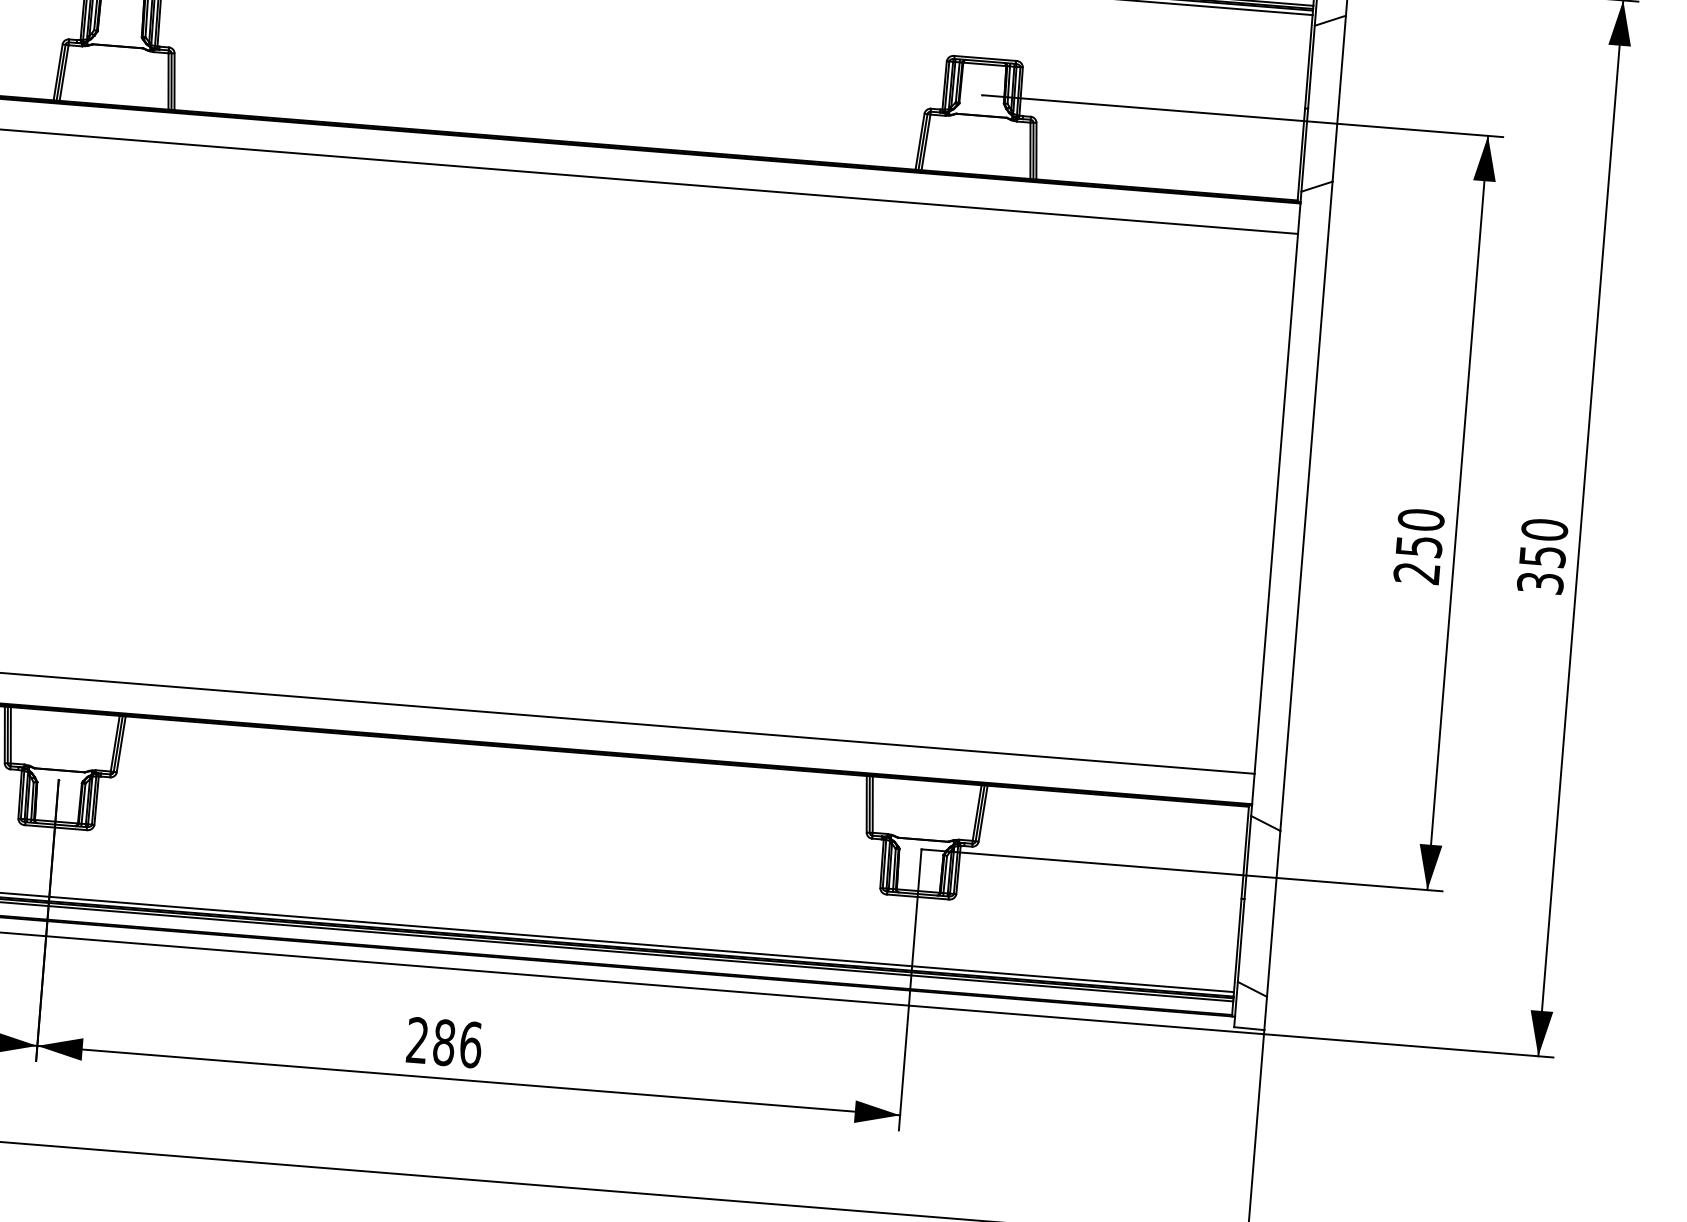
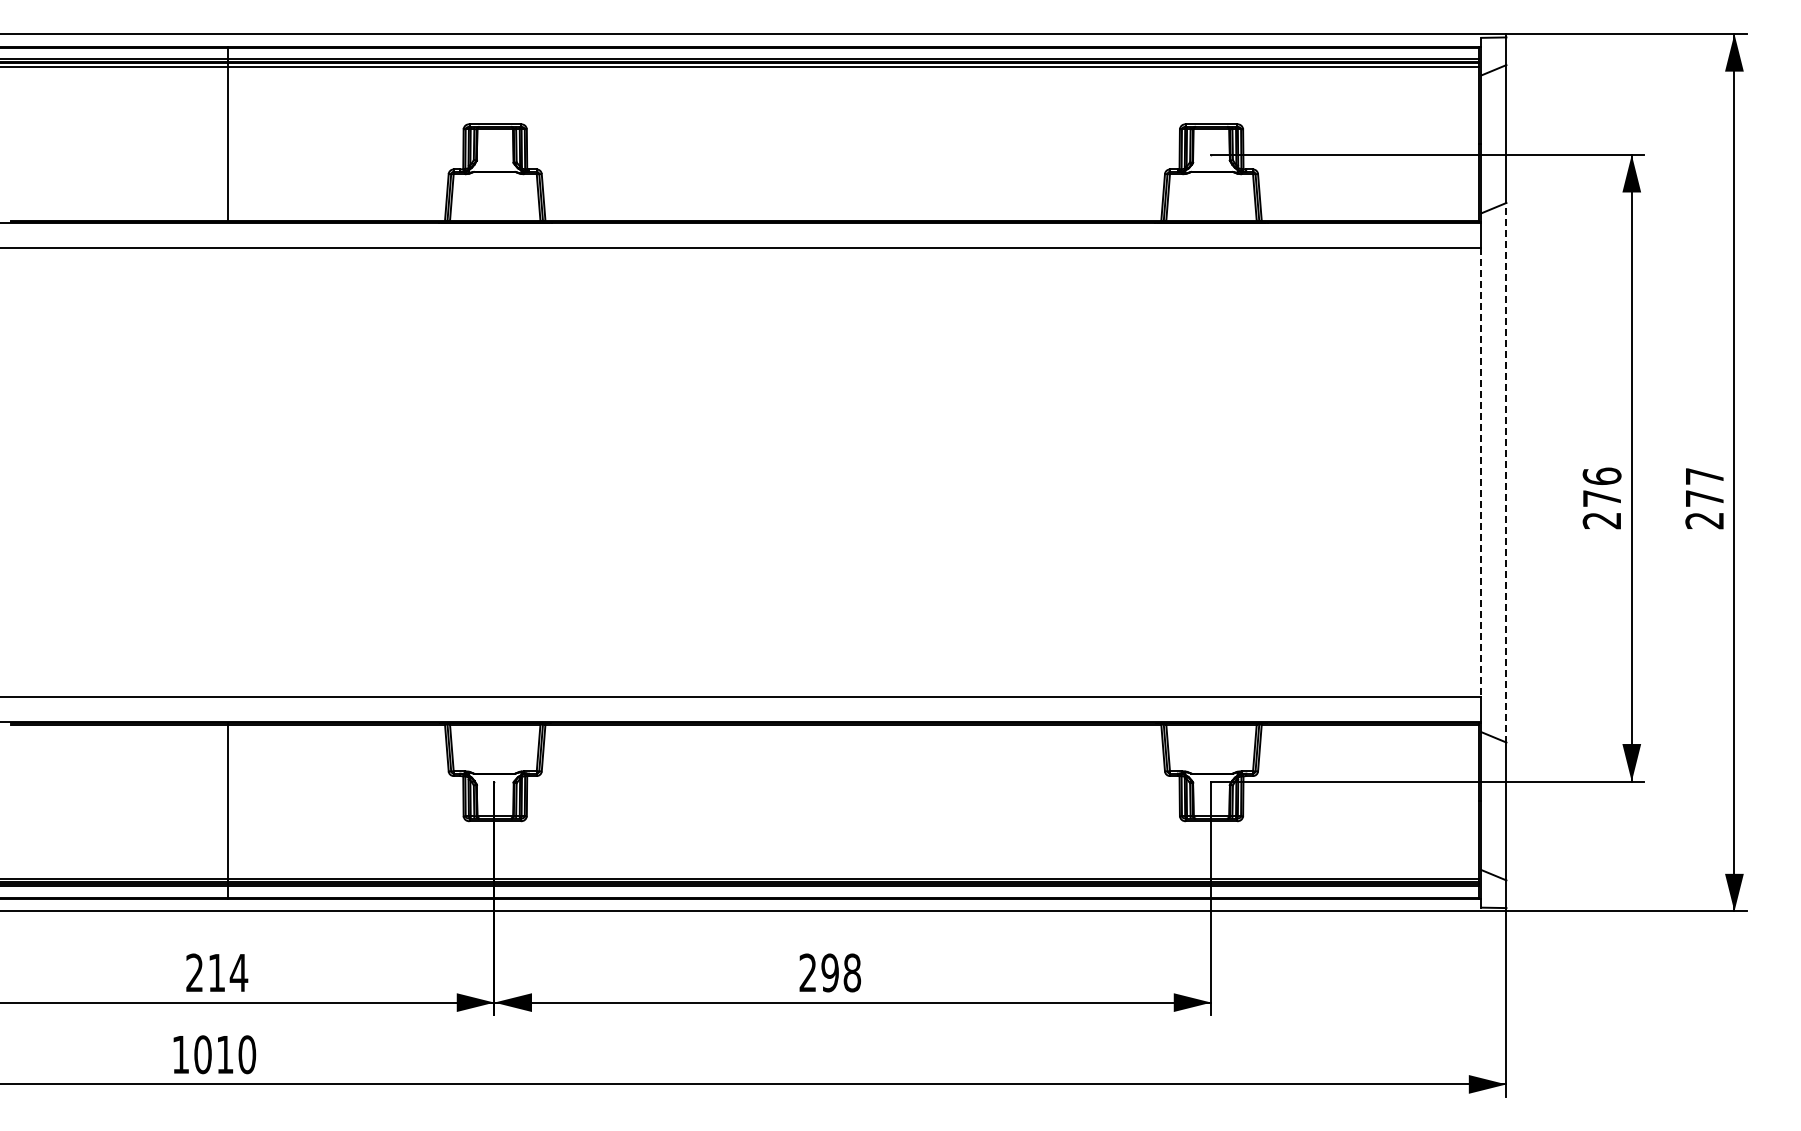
line: (1276, 504) -> (1481, 473), solid -> dashed
line: (1306, 505) -> (1506, 472), solid -> dashed
text: (1419, 532) -> (1601, 486), 250 -> 276
text: (1542, 556) -> (1704, 498), 350 -> 277
text: (457, 1043) -> (841, 972), 286 -> 298

